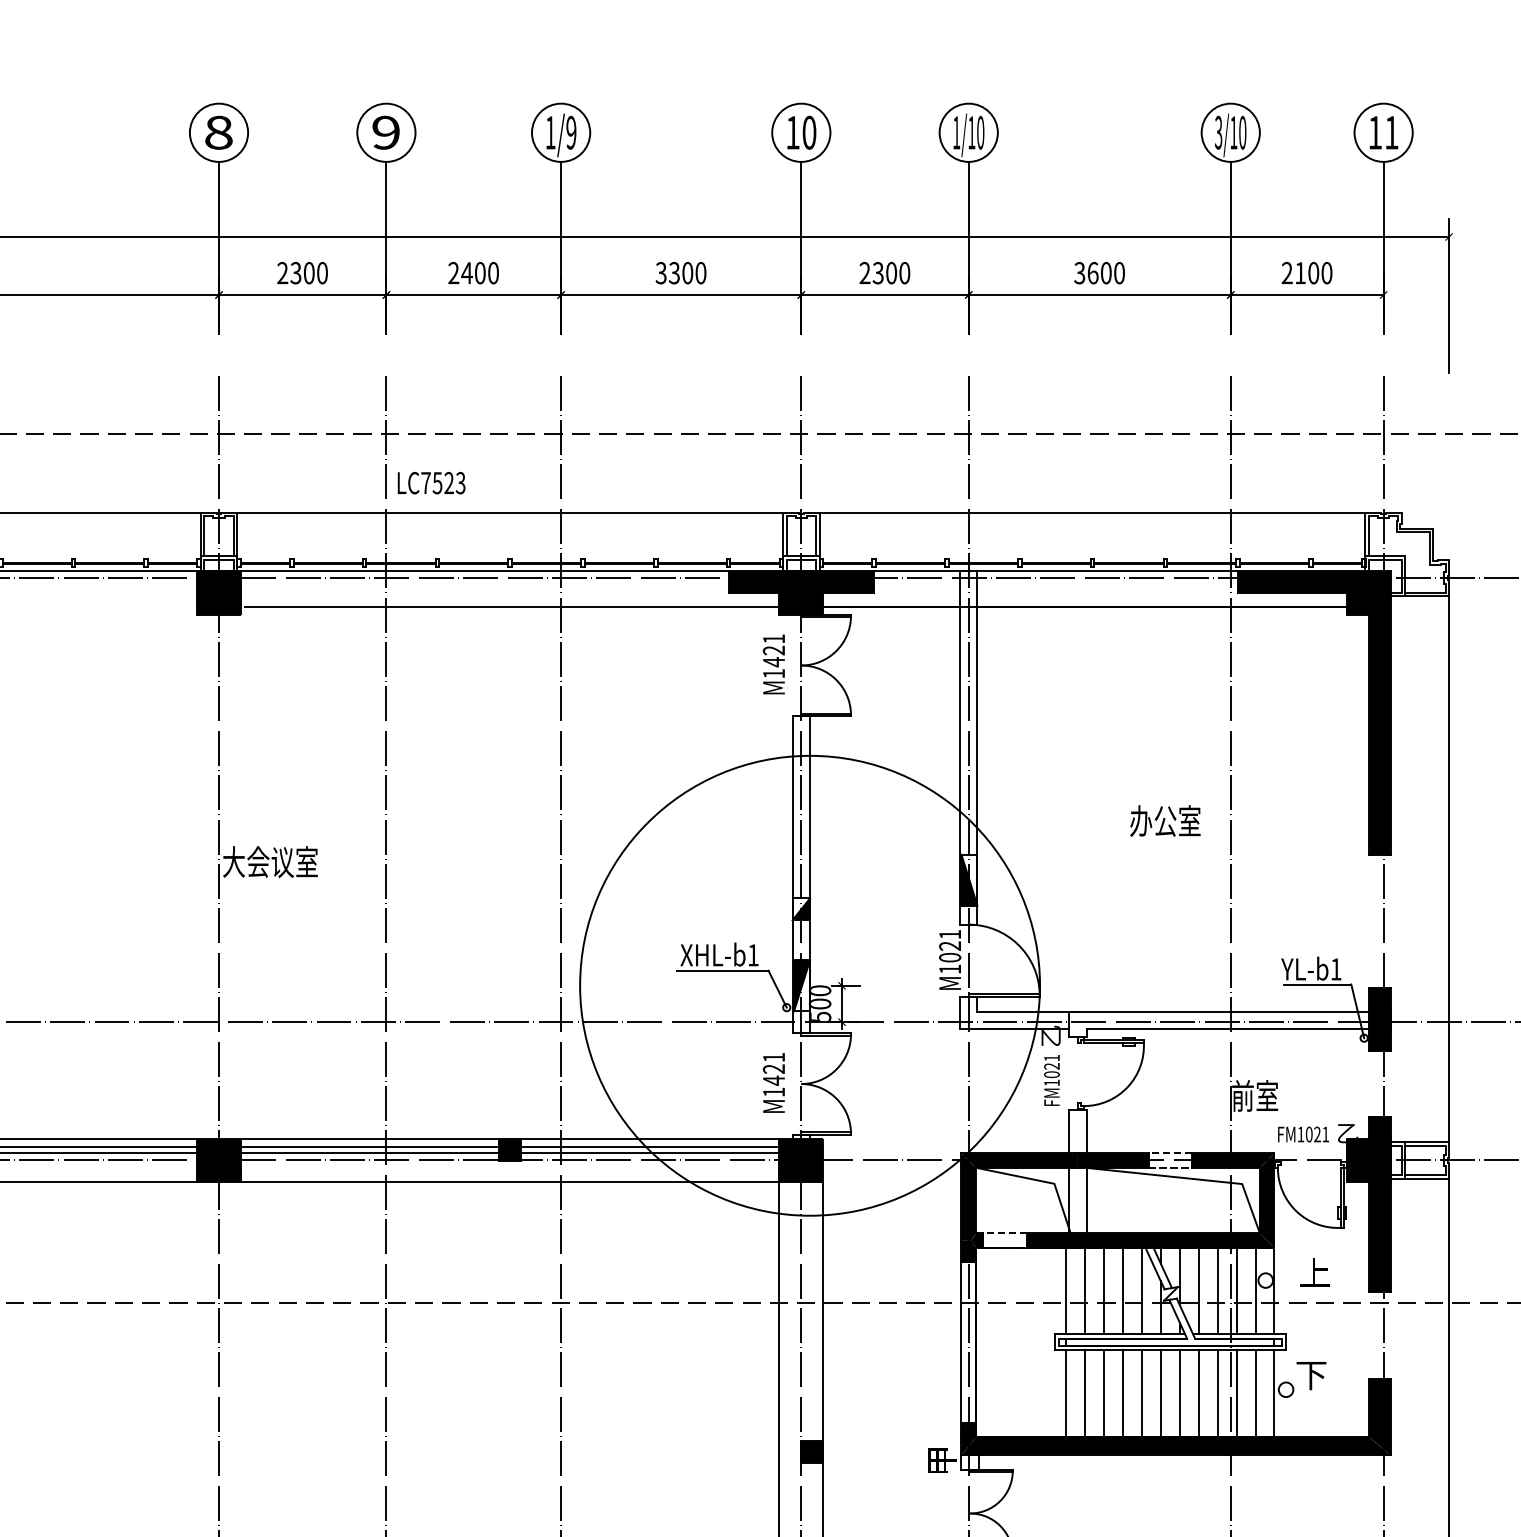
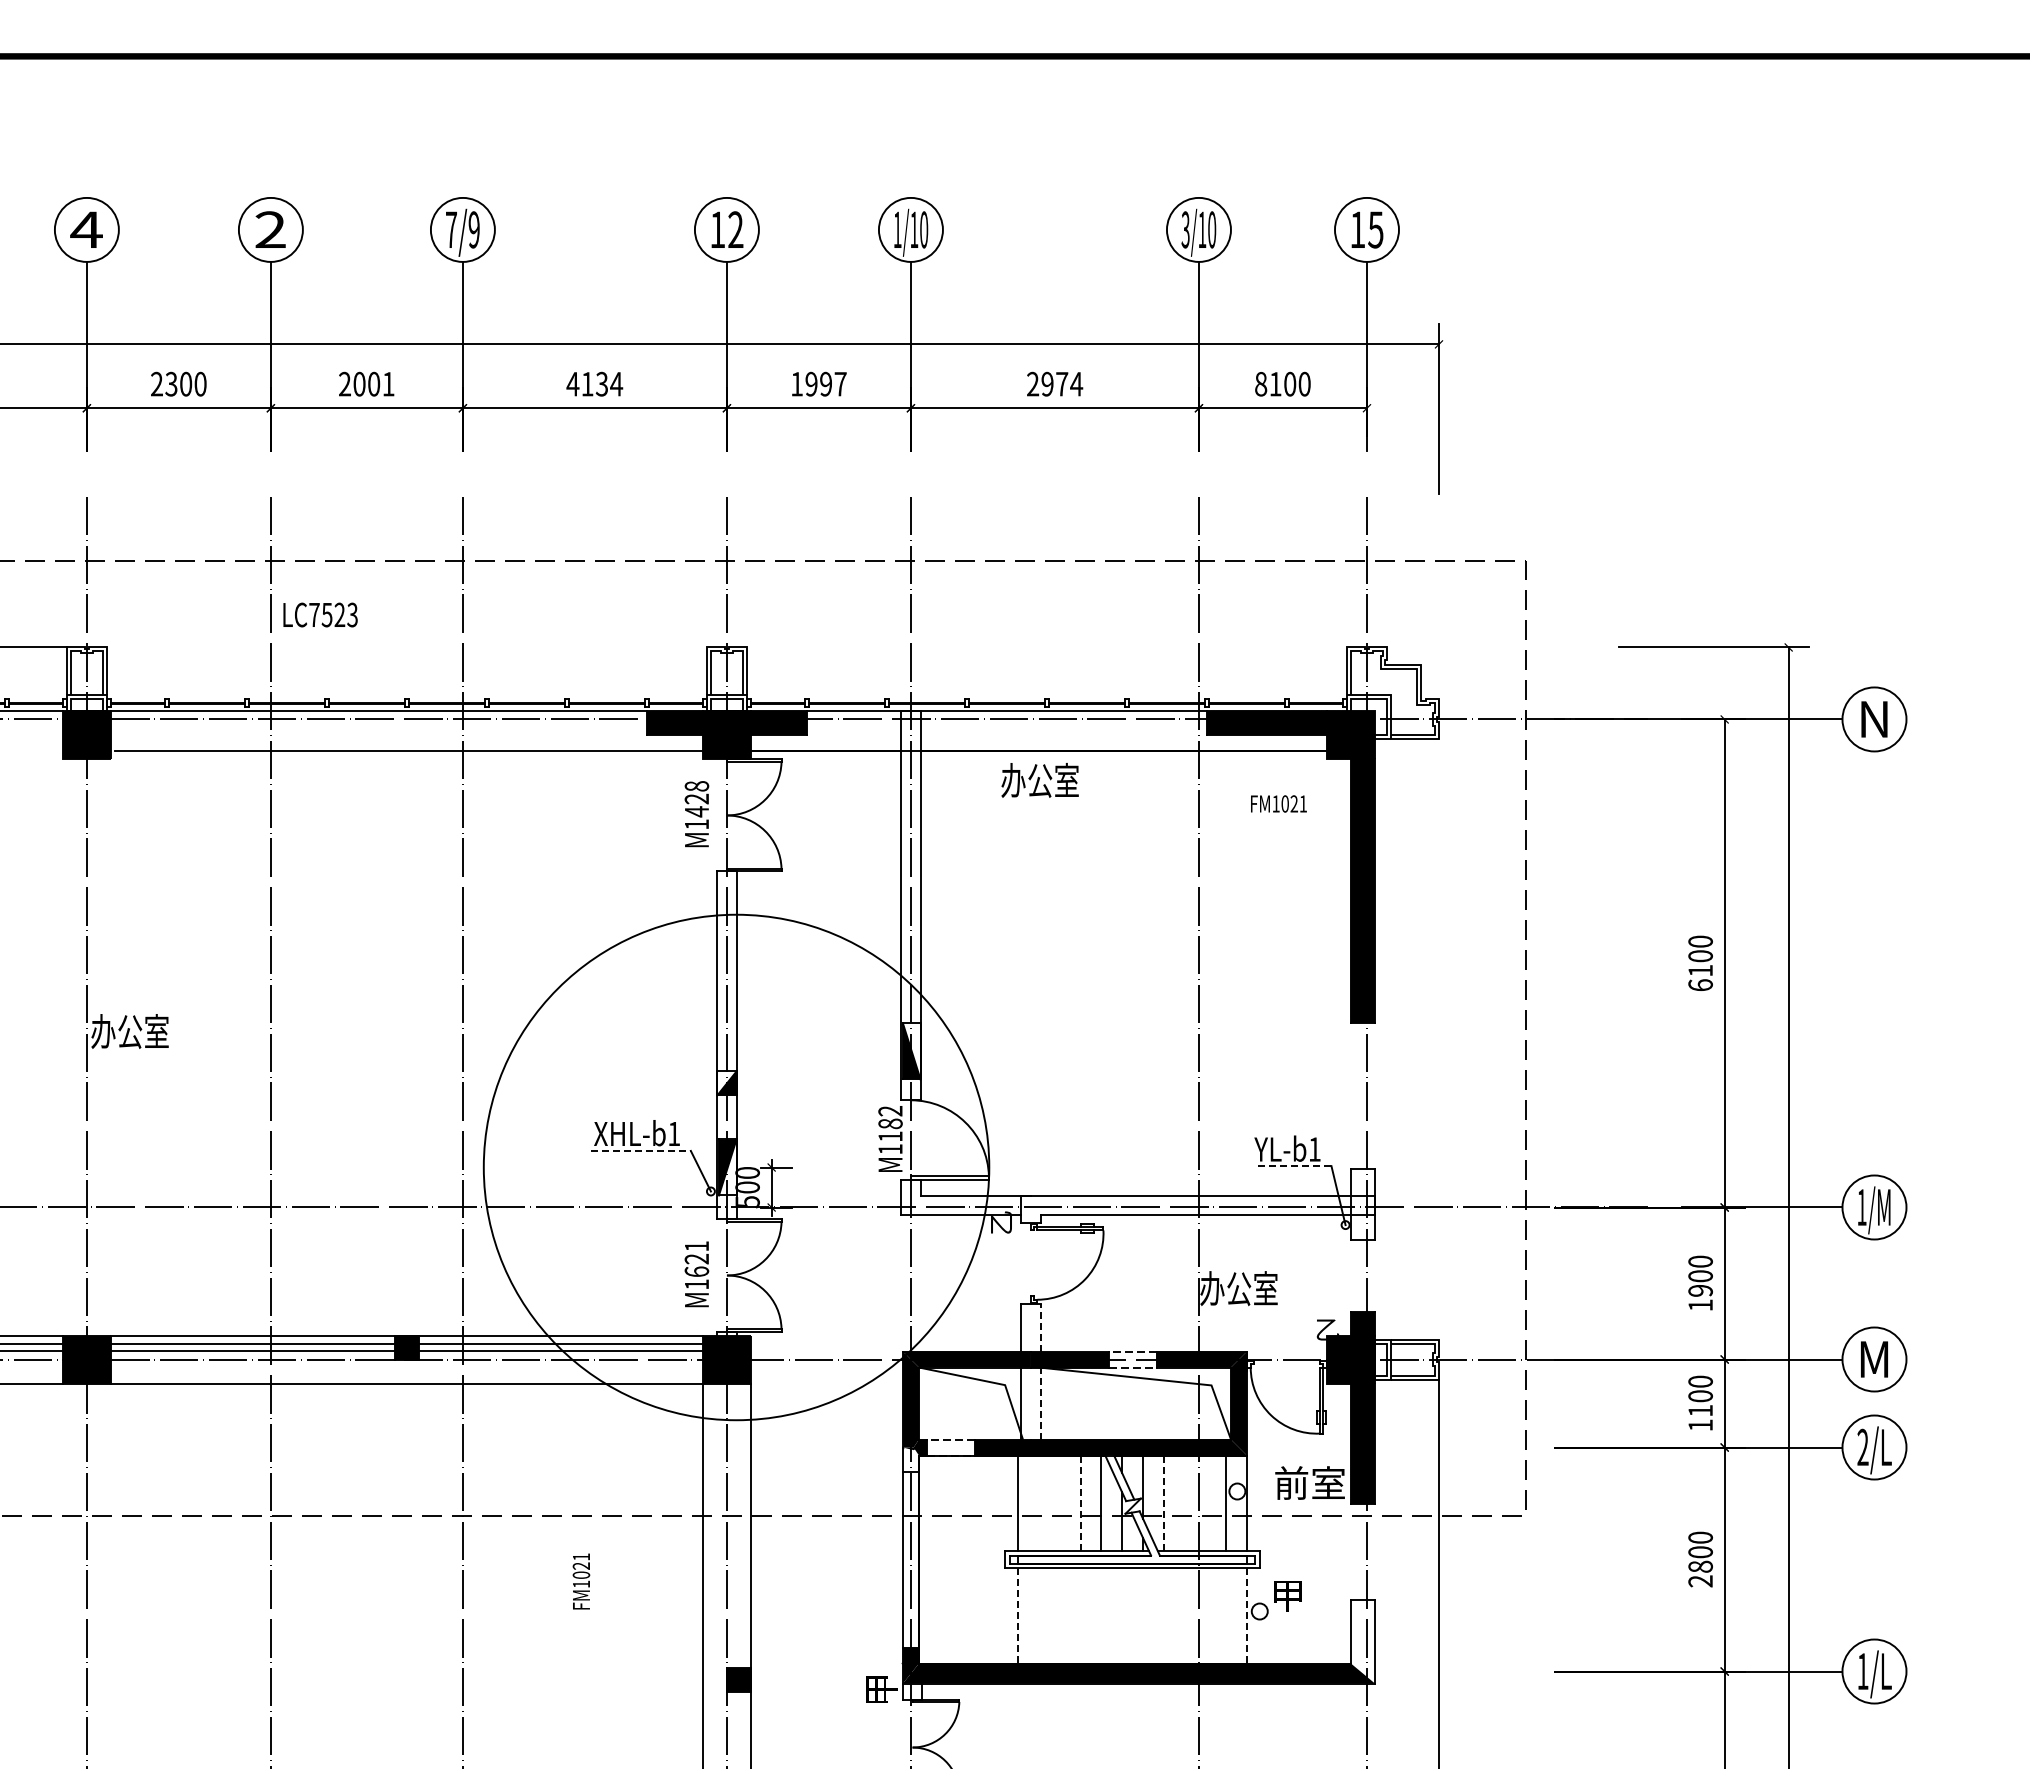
text: (218, 132) -> (86, 229), 8 -> 4
text: (386, 132) -> (270, 229), 9 -> 2
text: (550, 132) -> (451, 229), 1/9 -> 7/9
text: (809, 132) -> (735, 229), 10 -> 12
text: (1391, 132) -> (1375, 229), 11 -> 15
text: (479, 272) -> (373, 383), 2400 -> 2001
text: (680, 272) -> (594, 383), 3300 -> 4134
text: (884, 272) -> (818, 383), 2300 -> 1997
text: (1099, 272) -> (1054, 383), 3600 -> 2974
text: (1287, 272) -> (1261, 383), 2100 -> 8100
line: (509, 512) -> (406, 647), removed
line: (1092, 512) -> (1046, 647), removed
text: (773, 639) -> (696, 786), M1421 -> M1428
text: (1164, 821) -> (1039, 780), moved
text: (270, 862) -> (143, 1031), 大会议室 -> 办公室
line: (1449, 869) -> (1439, 1039), removed
text: (950, 945) -> (890, 1123), M1021 -> M1182
line: (723, 970) -> (641, 1150), solid -> dashed
line: (1316, 984) -> (1293, 1166), solid -> dashed
fill: (1379, 1019) -> (1362, 1204), removed
text: (773, 1080) -> (696, 1271), M1421 -> M1621
text: (1052, 1080) -> (581, 1581), moved
text: (1266, 1095) -> (1238, 1288), 前室 -> 办公室
line: (1086, 1131) -> (1040, 1327), solid -> dashed
text: (1303, 1134) -> (1278, 803), moved
line: (1086, 1200) -> (1040, 1403), solid -> dashed
fill: (968, 1251) -> (910, 1459), removed
text: (1331, 1272) -> (1309, 1482), 上 -> 前室
line: (1084, 1290) -> (1038, 1502), removed
line: (1103, 1290) -> (1059, 1502), removed
line: (1217, 1290) -> (1184, 1502), removed
line: (1236, 1290) -> (1205, 1502), removed
line: (1122, 1291) -> (1080, 1503), solid -> dashed
line: (1198, 1291) -> (1163, 1503), solid -> dashed
text: (1311, 1376) -> (1287, 1596), 下 -> 甲
line: (1066, 1393) -> (1018, 1615), solid -> dashed
line: (1084, 1393) -> (1038, 1615), removed
line: (1103, 1393) -> (1059, 1615), removed
line: (1122, 1393) -> (1080, 1615), removed
line: (1142, 1393) -> (1101, 1615), removed
line: (1161, 1393) -> (1122, 1615), removed
line: (1179, 1393) -> (1142, 1615), removed
line: (1198, 1393) -> (1163, 1615), removed
line: (1217, 1393) -> (1184, 1615), removed
line: (1236, 1393) -> (1205, 1615), removed
line: (1255, 1393) -> (1226, 1615), removed
line: (1274, 1393) -> (1246, 1615), solid -> dashed
fill: (1379, 1417) -> (1362, 1641), removed

